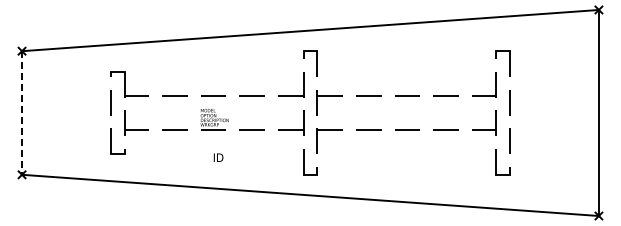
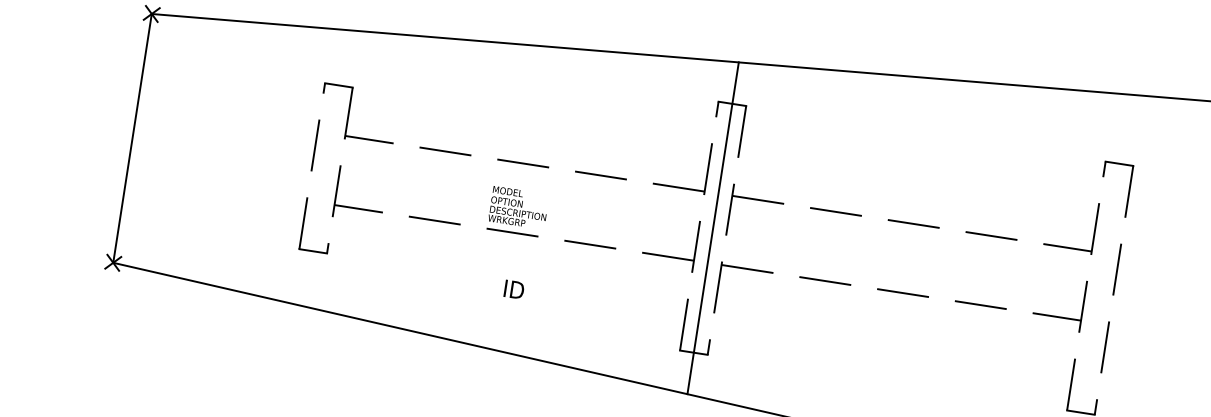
line: (22, 112) -> (133, 137), dashed -> solid
line: (310, 112) -> (713, 227), added

